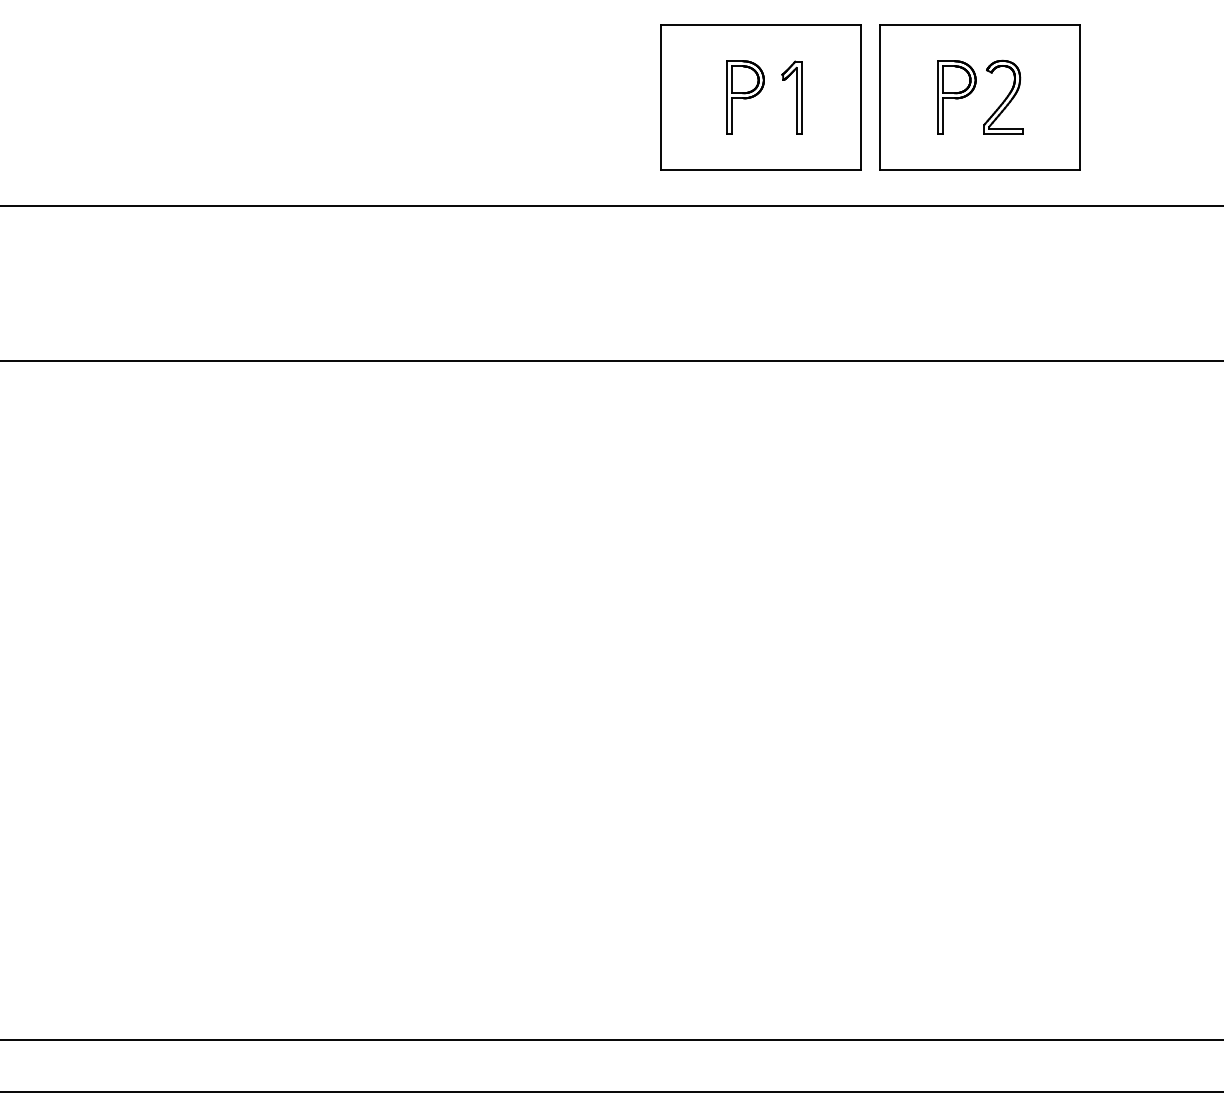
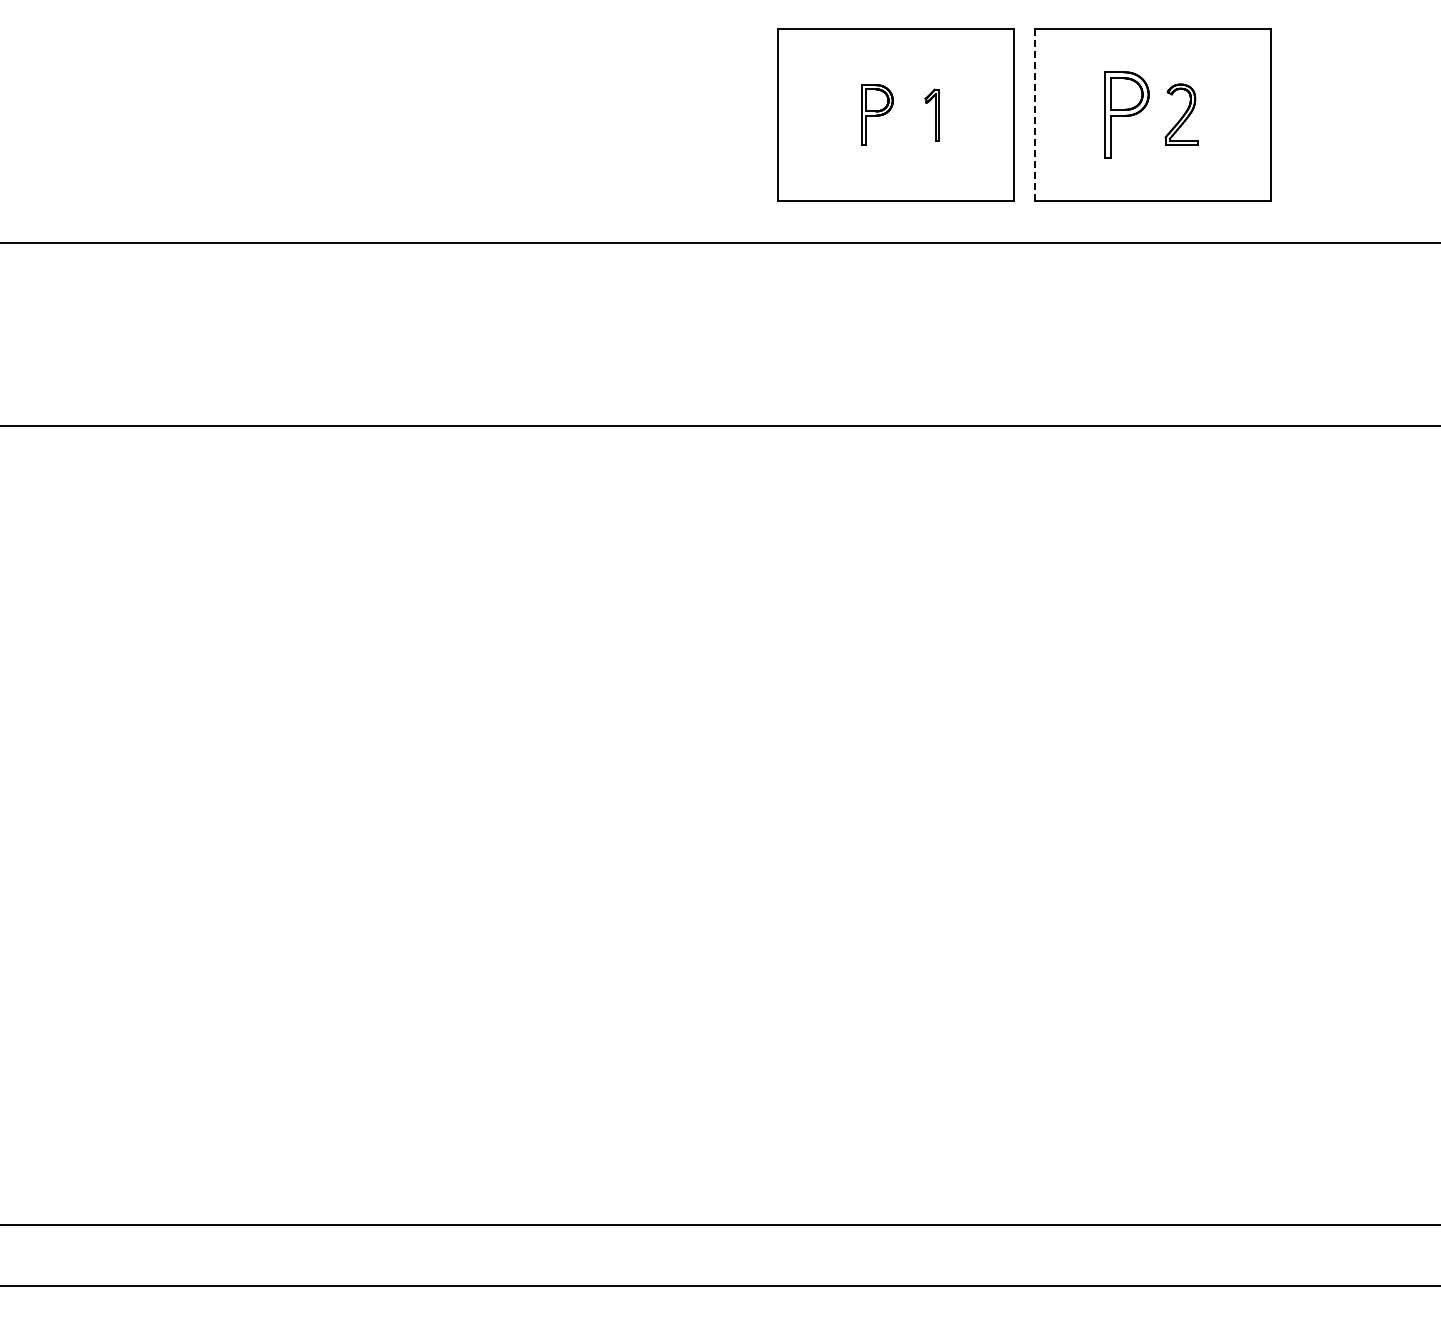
part: (745, 97) -> (877, 114), size x0.7
part: (792, 97) -> (932, 114), size x0.6
line: (879, 97) -> (1035, 115), solid -> dashed
part: (1003, 97) -> (1181, 114), size x0.7

